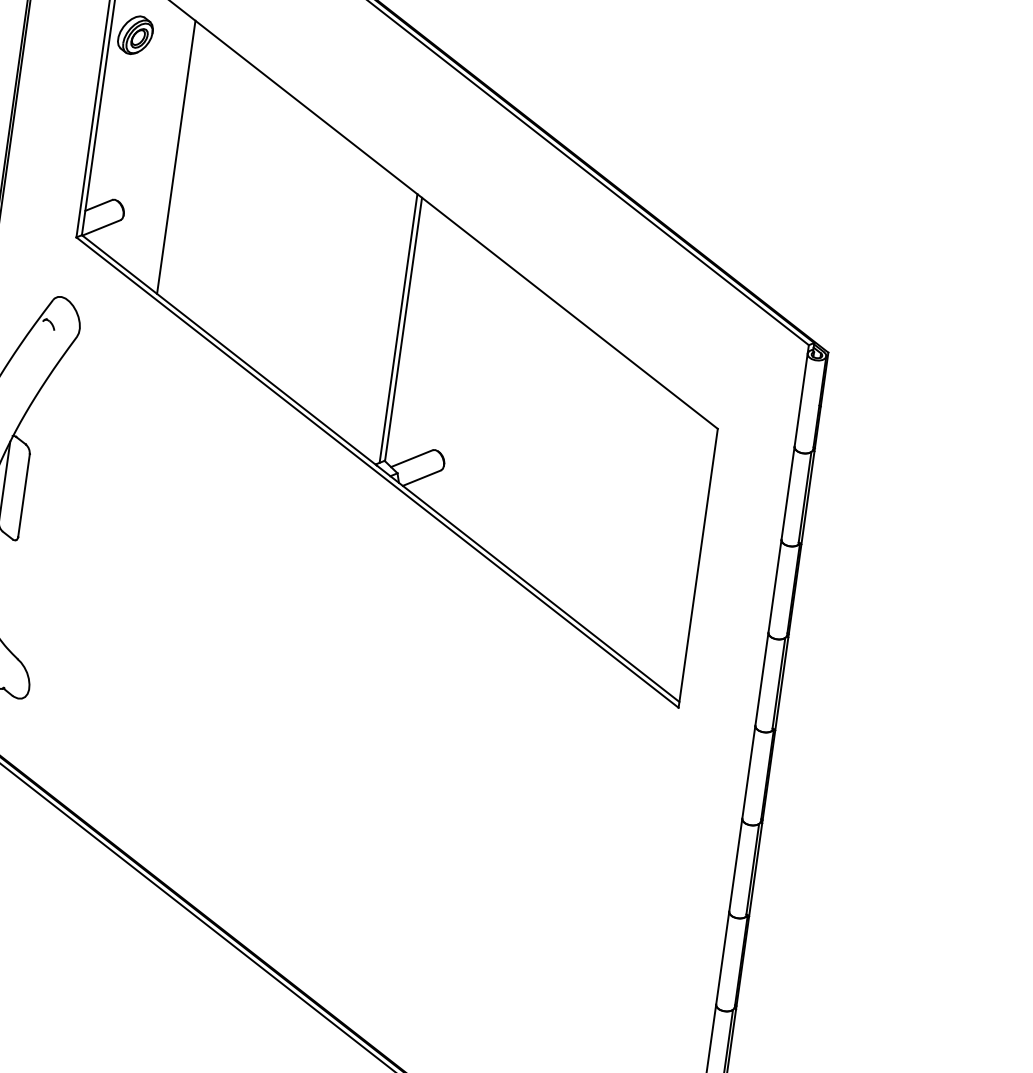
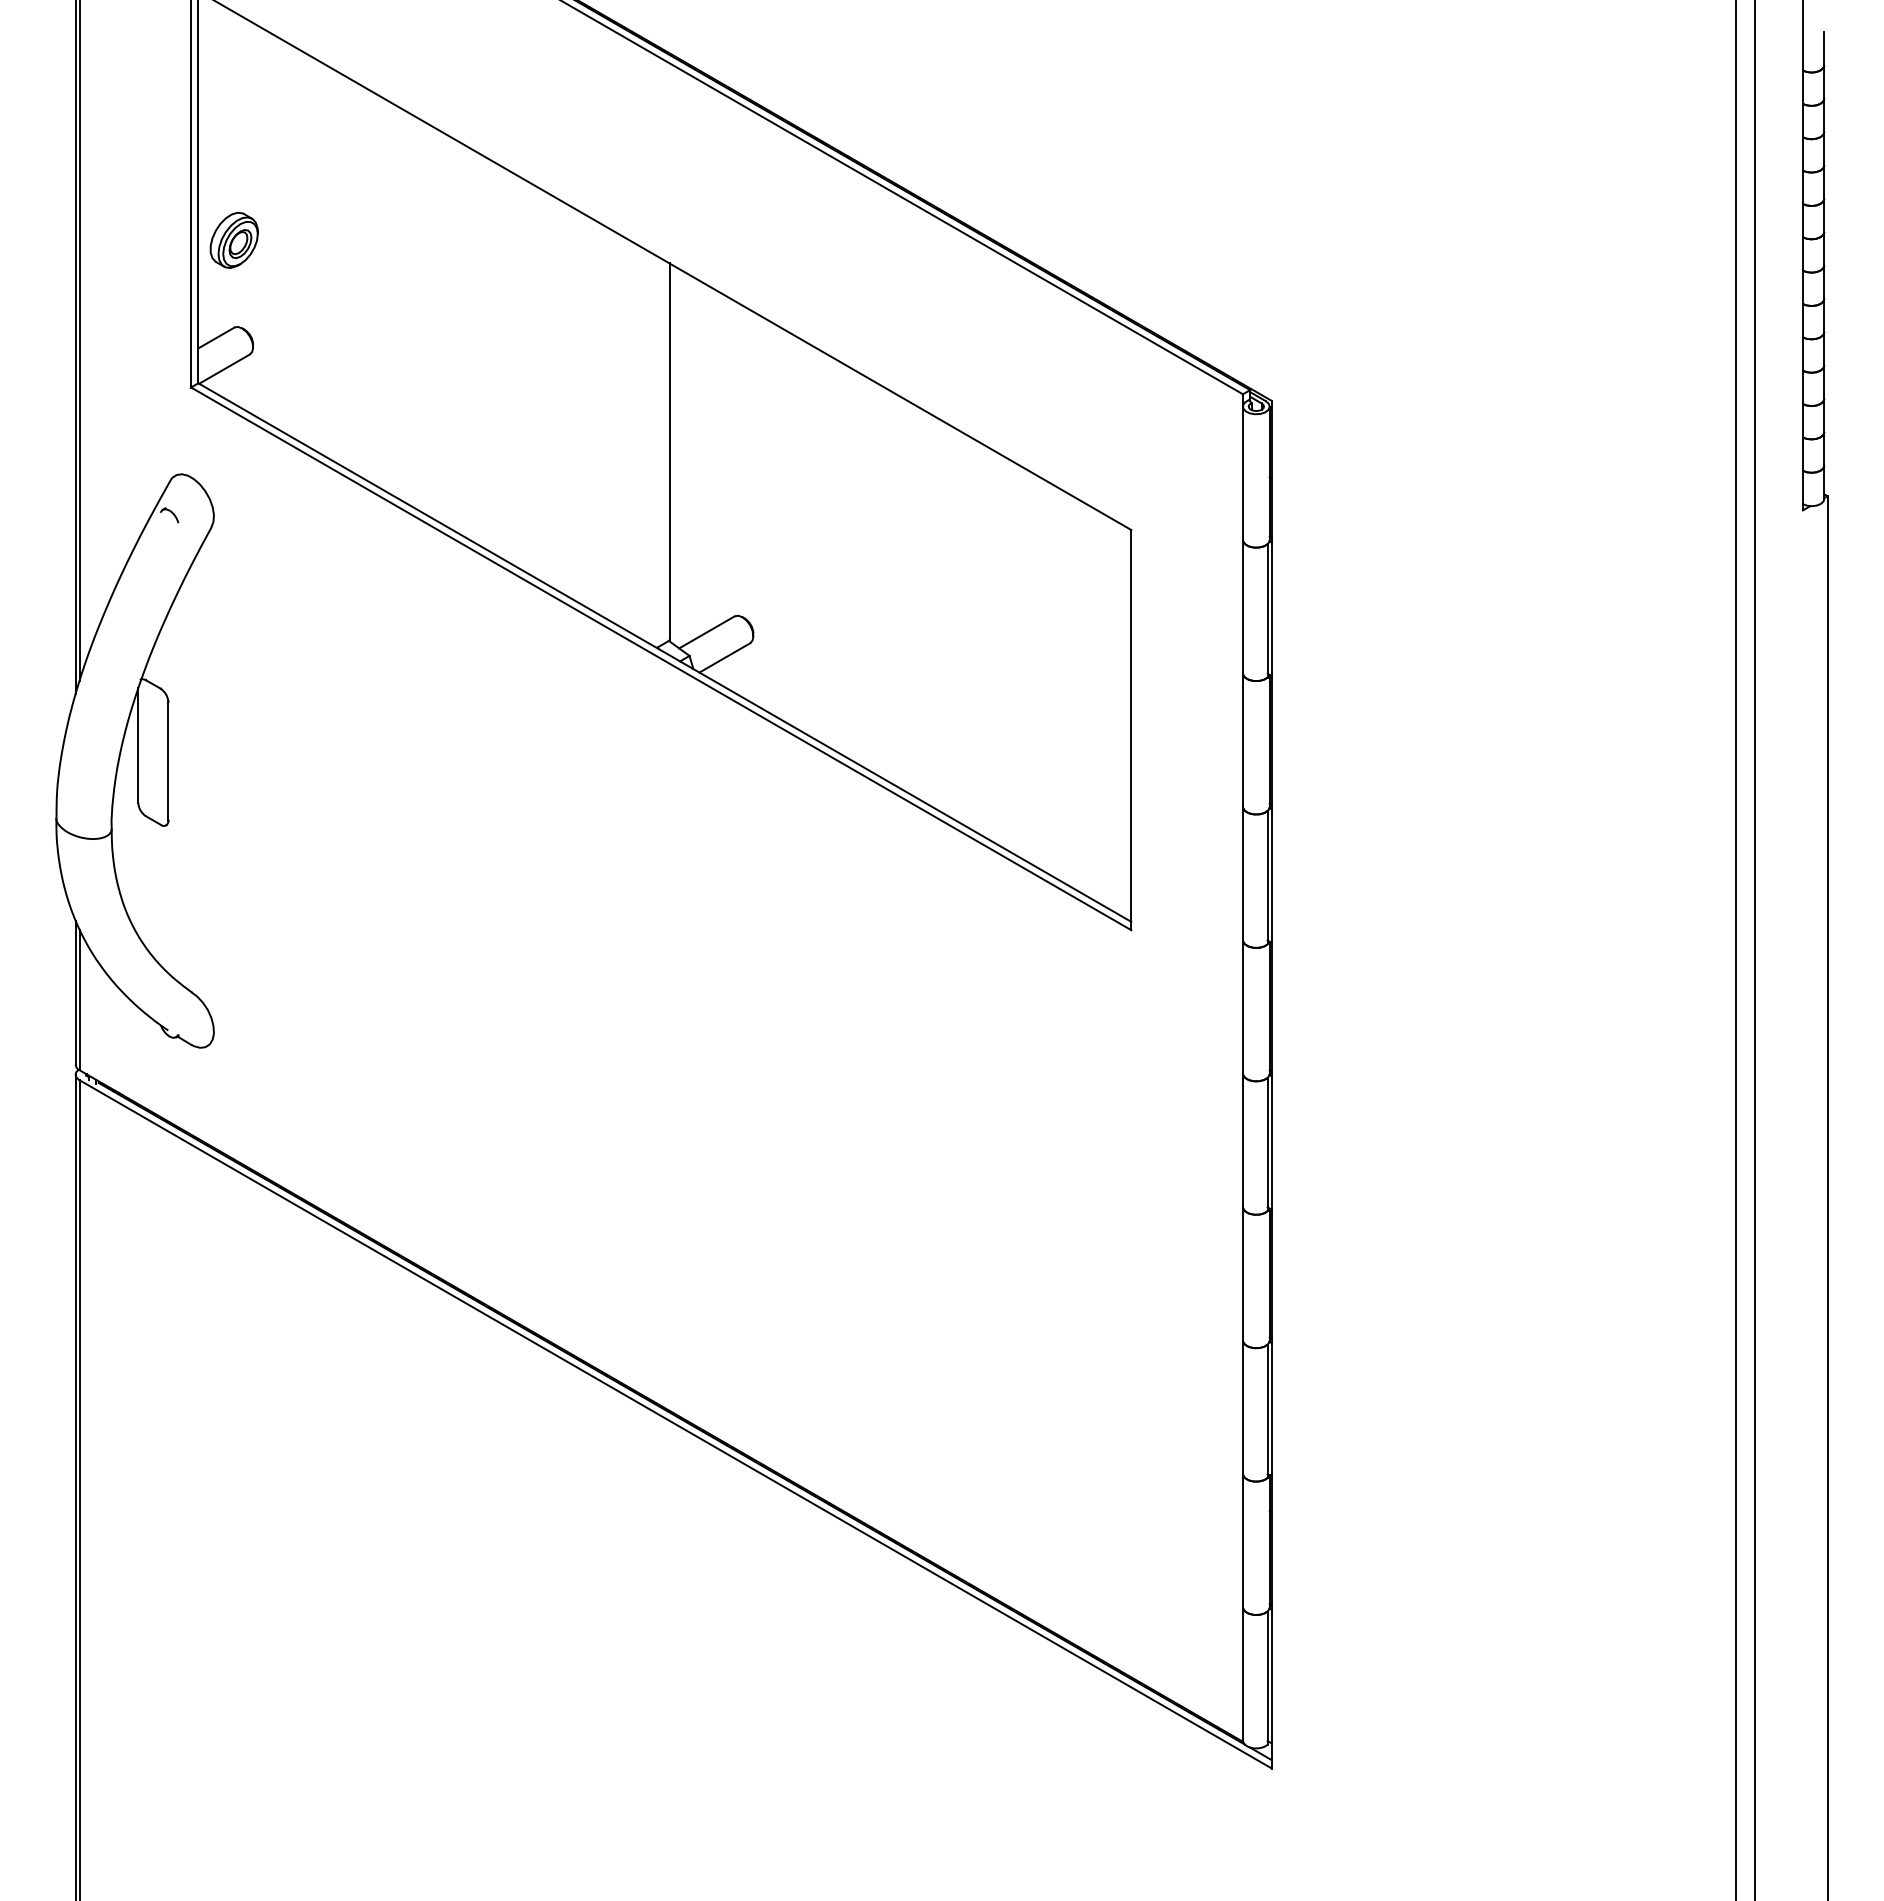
part: (135, 34) -> (233, 239), moved
line: (176, 157) -> (315, 255), removed
line: (398, 328) -> (662, 451), removed

